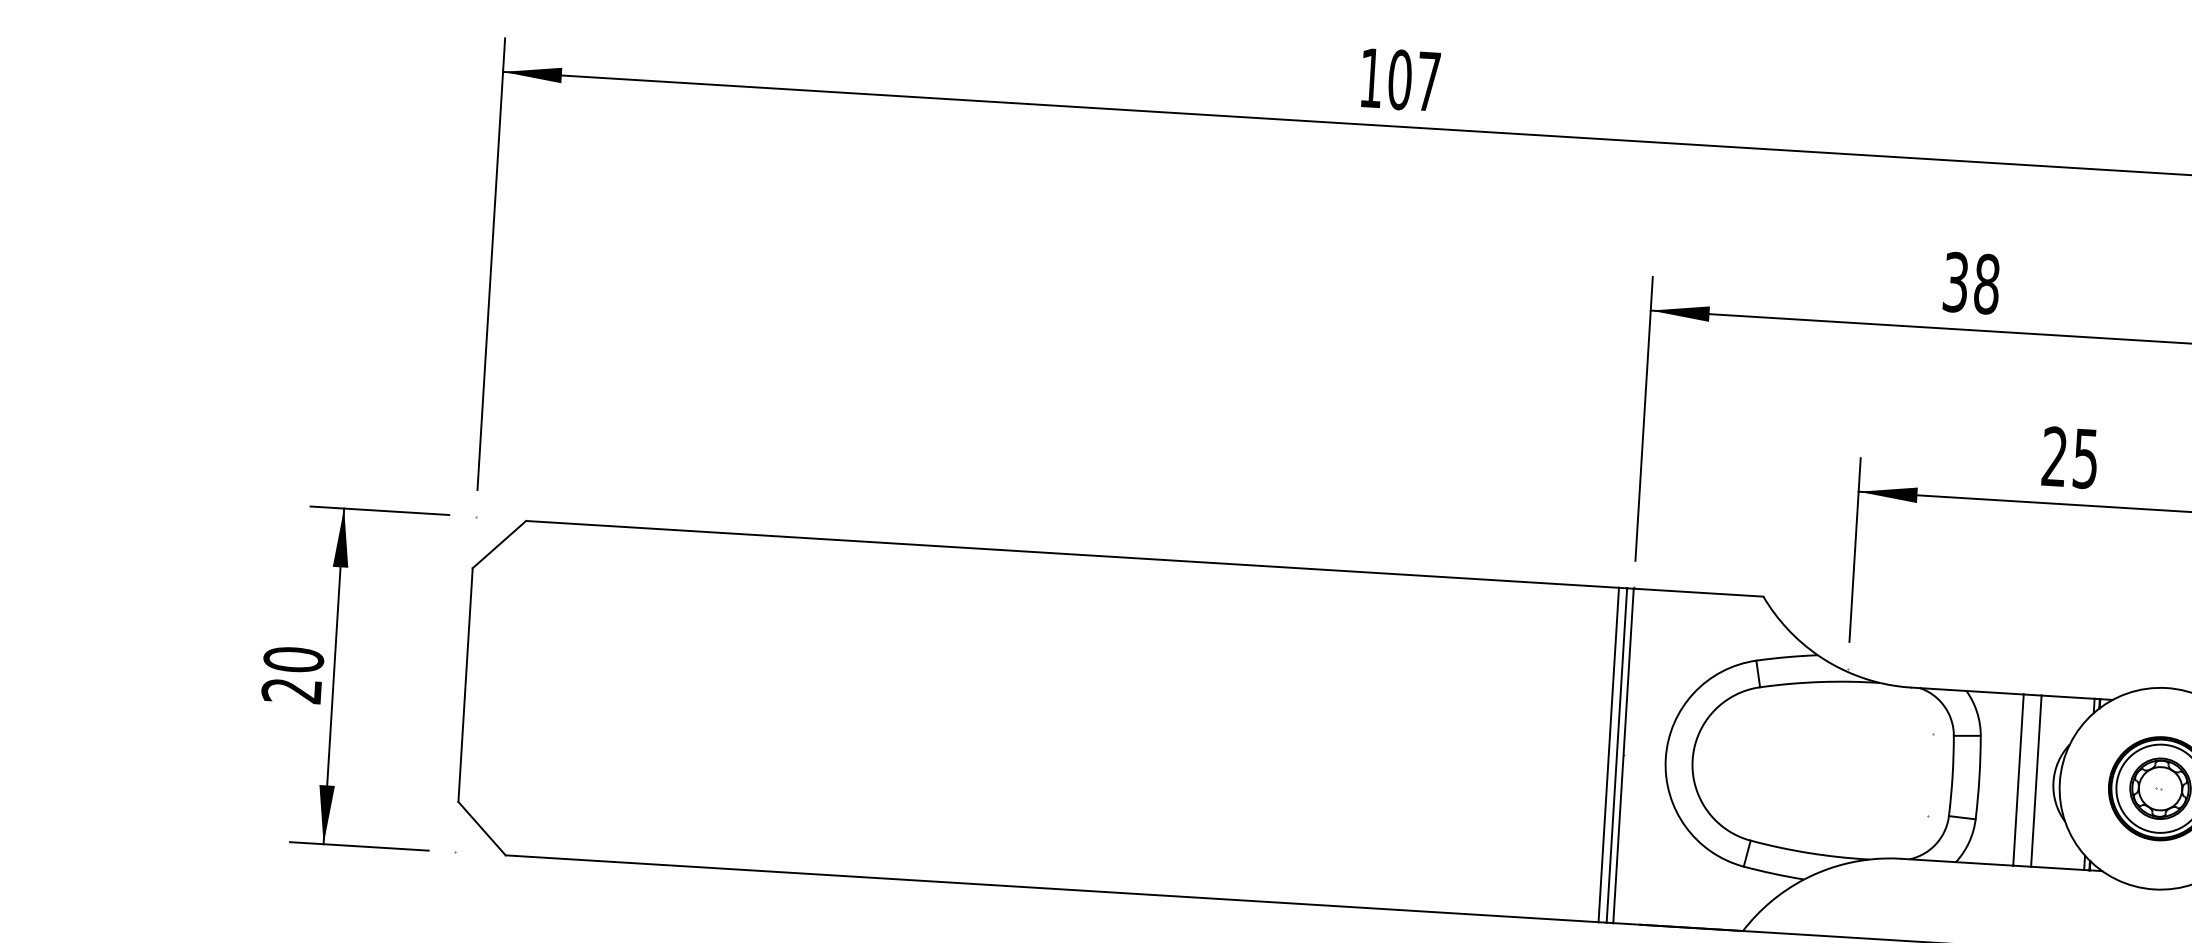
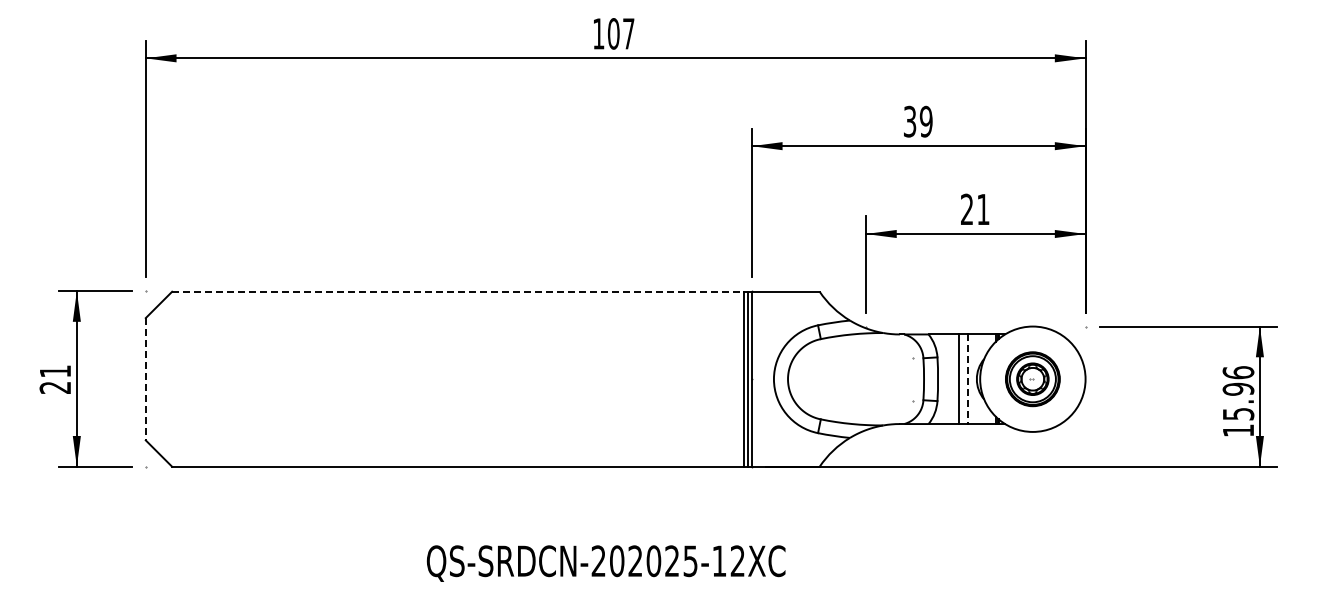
text: (1985, 283) -> (925, 121), 38 -> 39
text: (2086, 458) -> (983, 209), 25 -> 21
line: (1073, 553) -> (458, 291), solid -> dashed
text: (293, 659) -> (55, 371), 20 -> 21
line: (464, 685) -> (145, 379), solid -> dashed
line: (2035, 781) -> (967, 379), solid -> dashed

